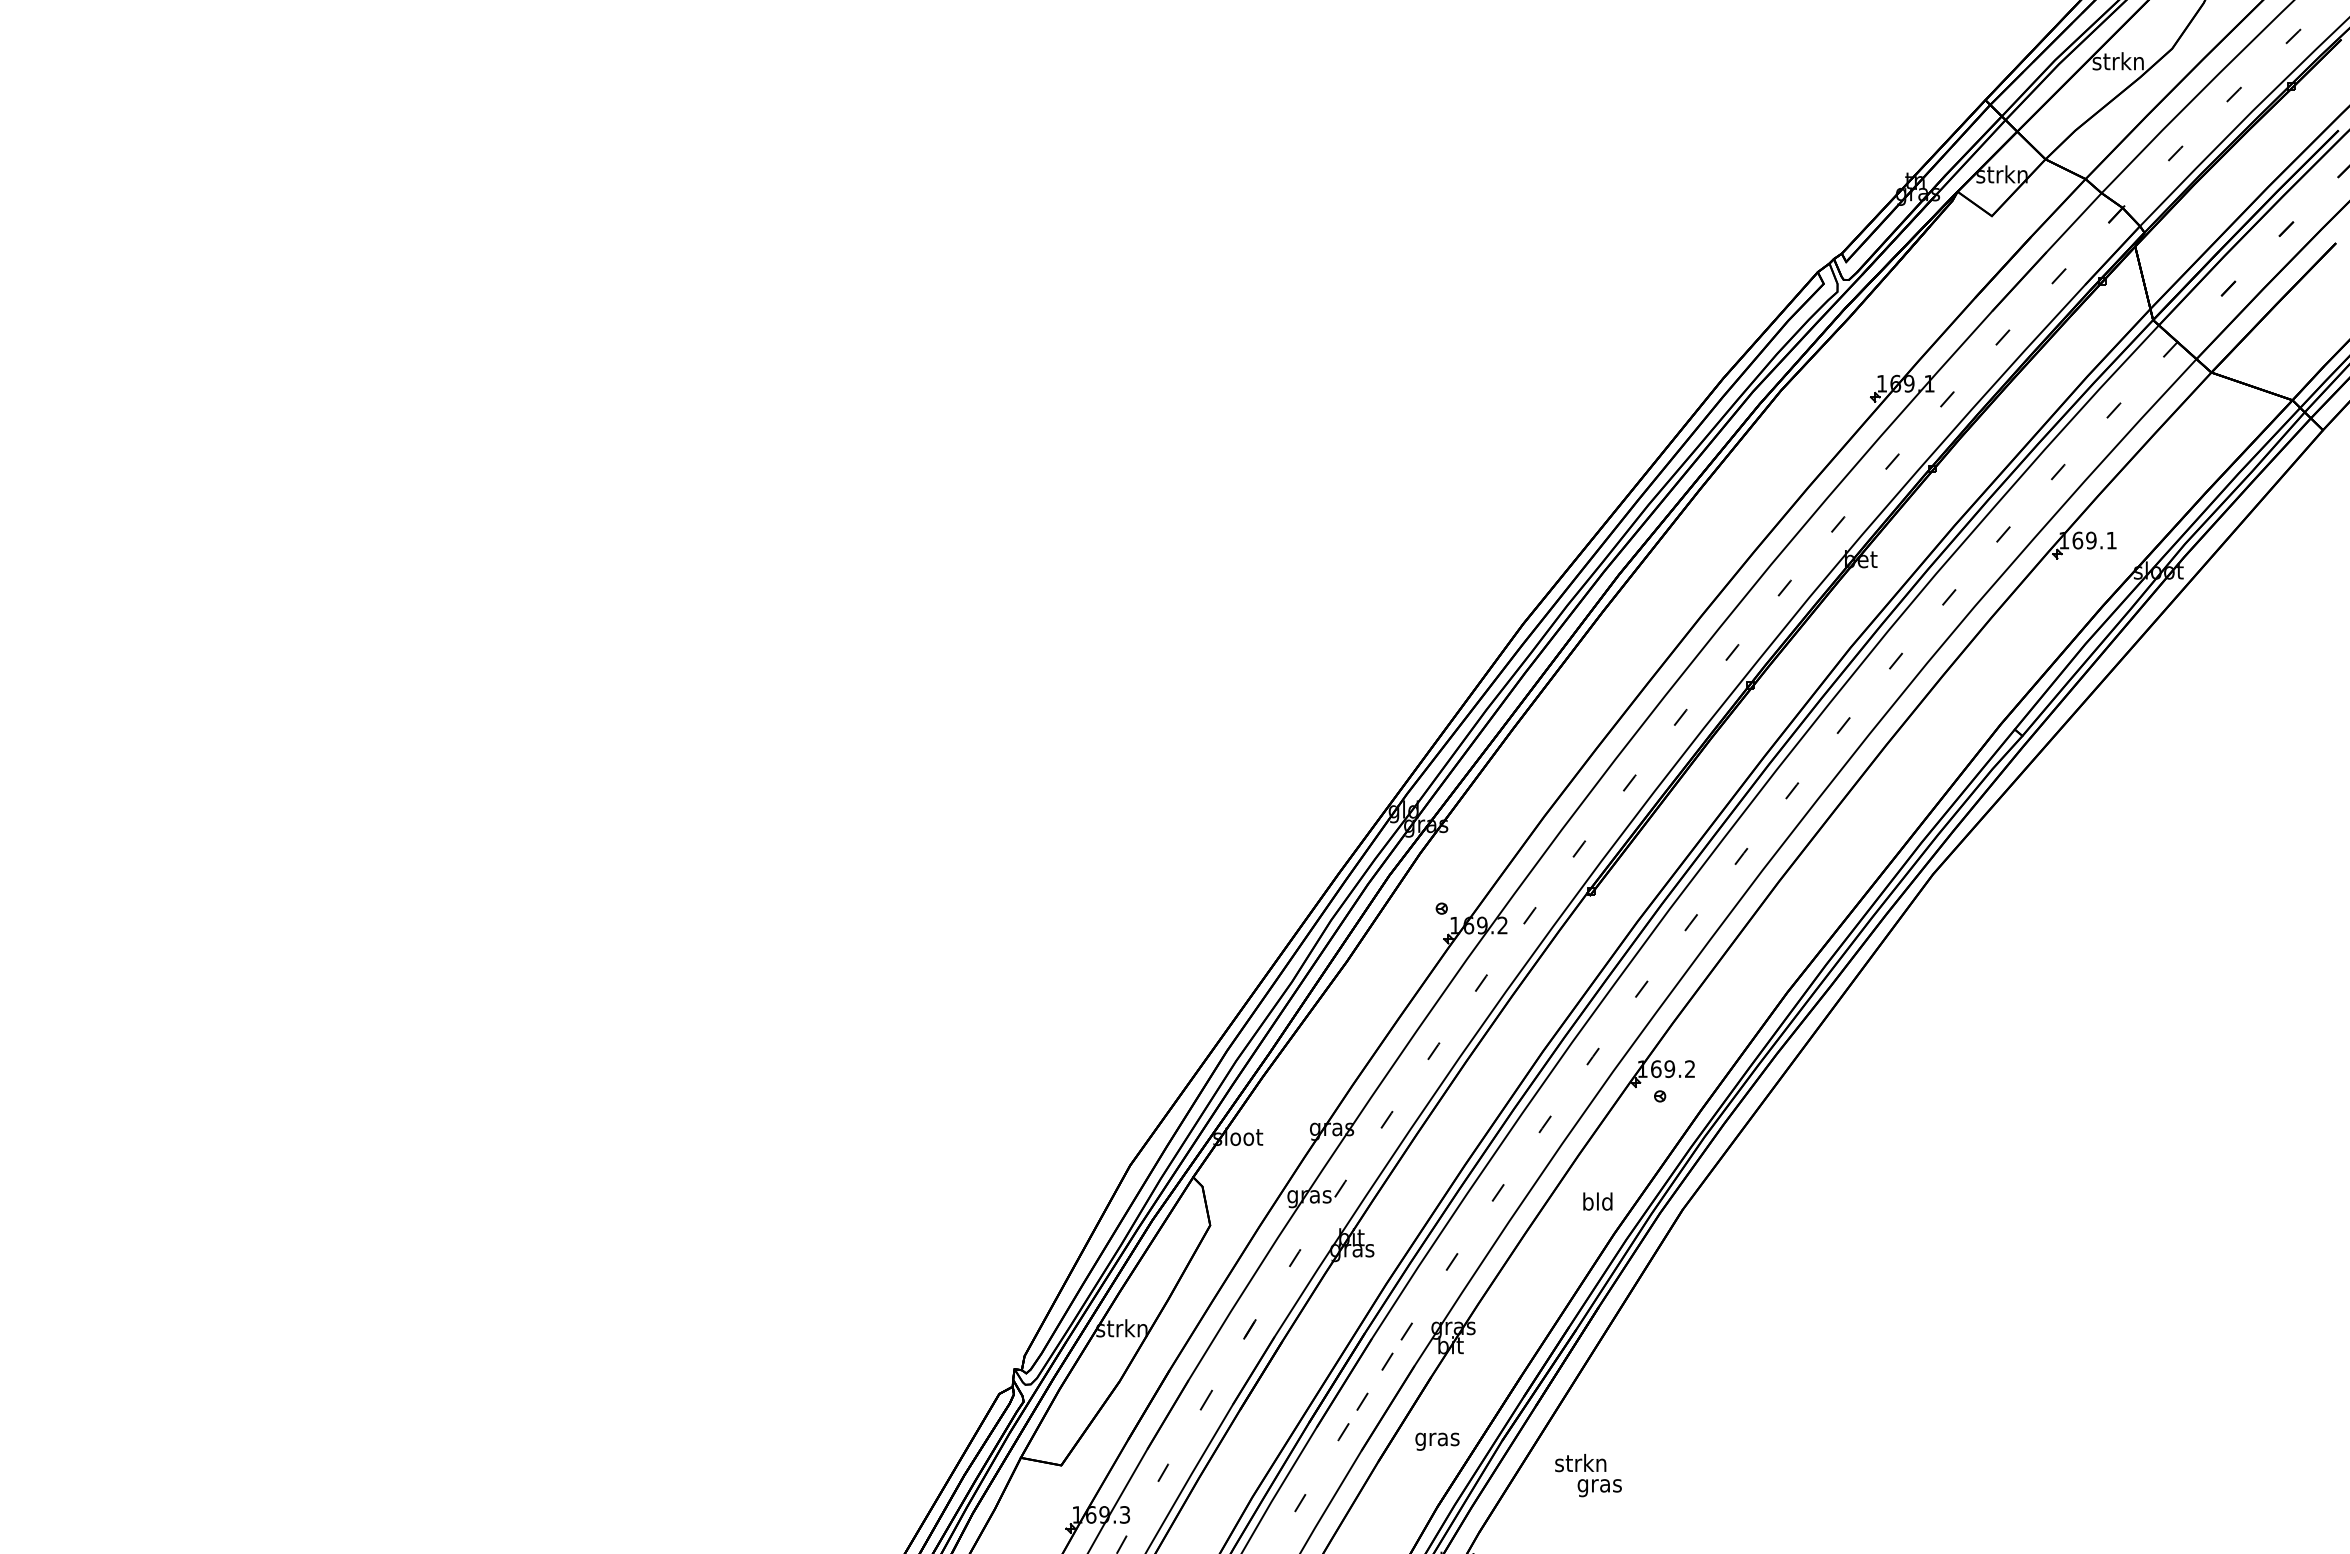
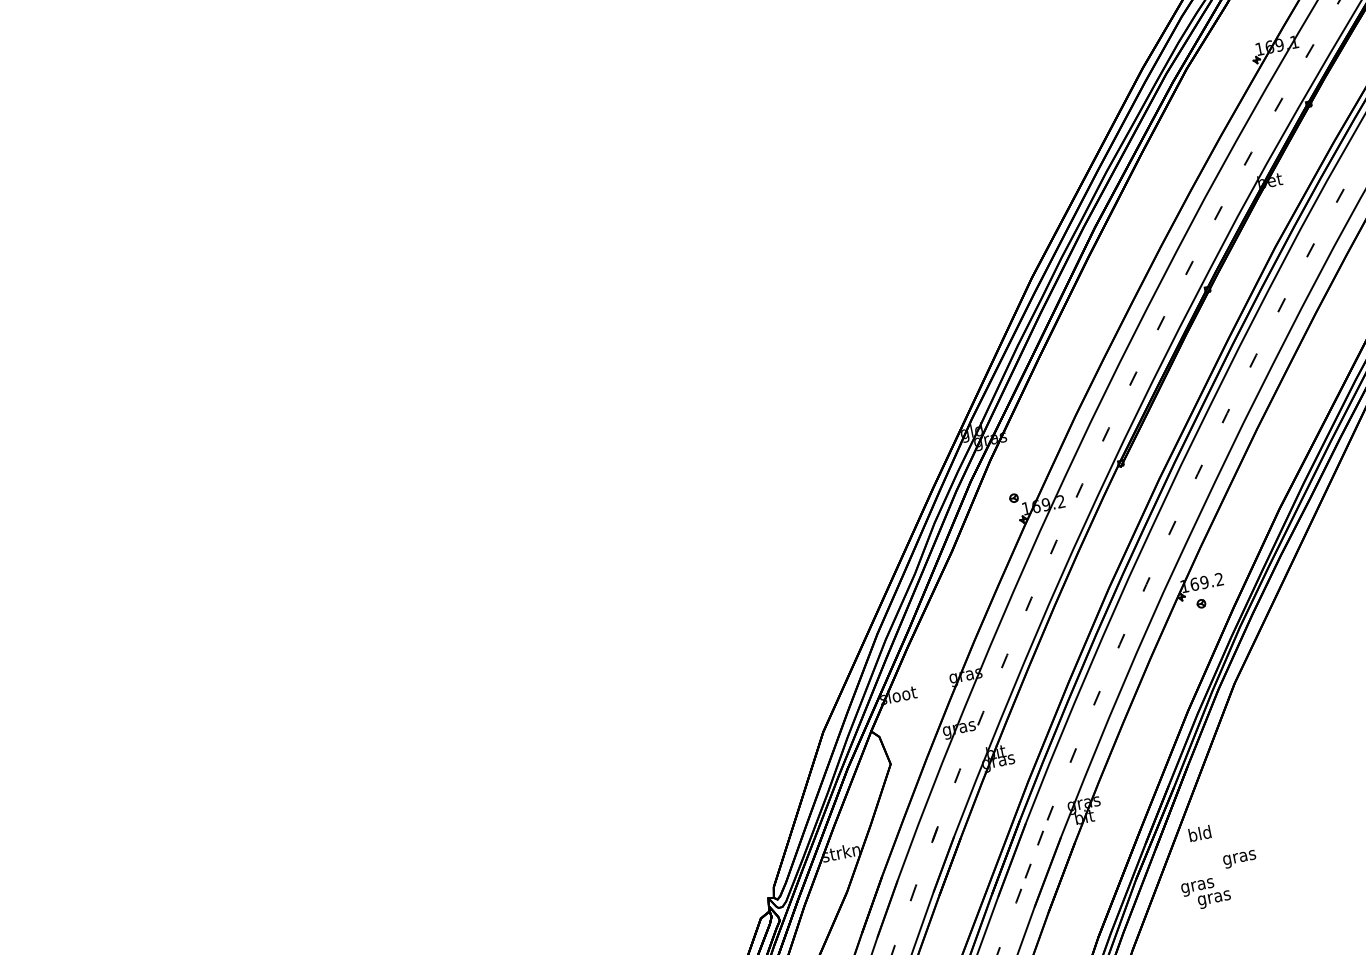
text: (1597, 1201) -> (1199, 833), moved
text: (1437, 1441) -> (1239, 859), moved
text: (1580, 1464) -> (1197, 885), strkn -> gras

